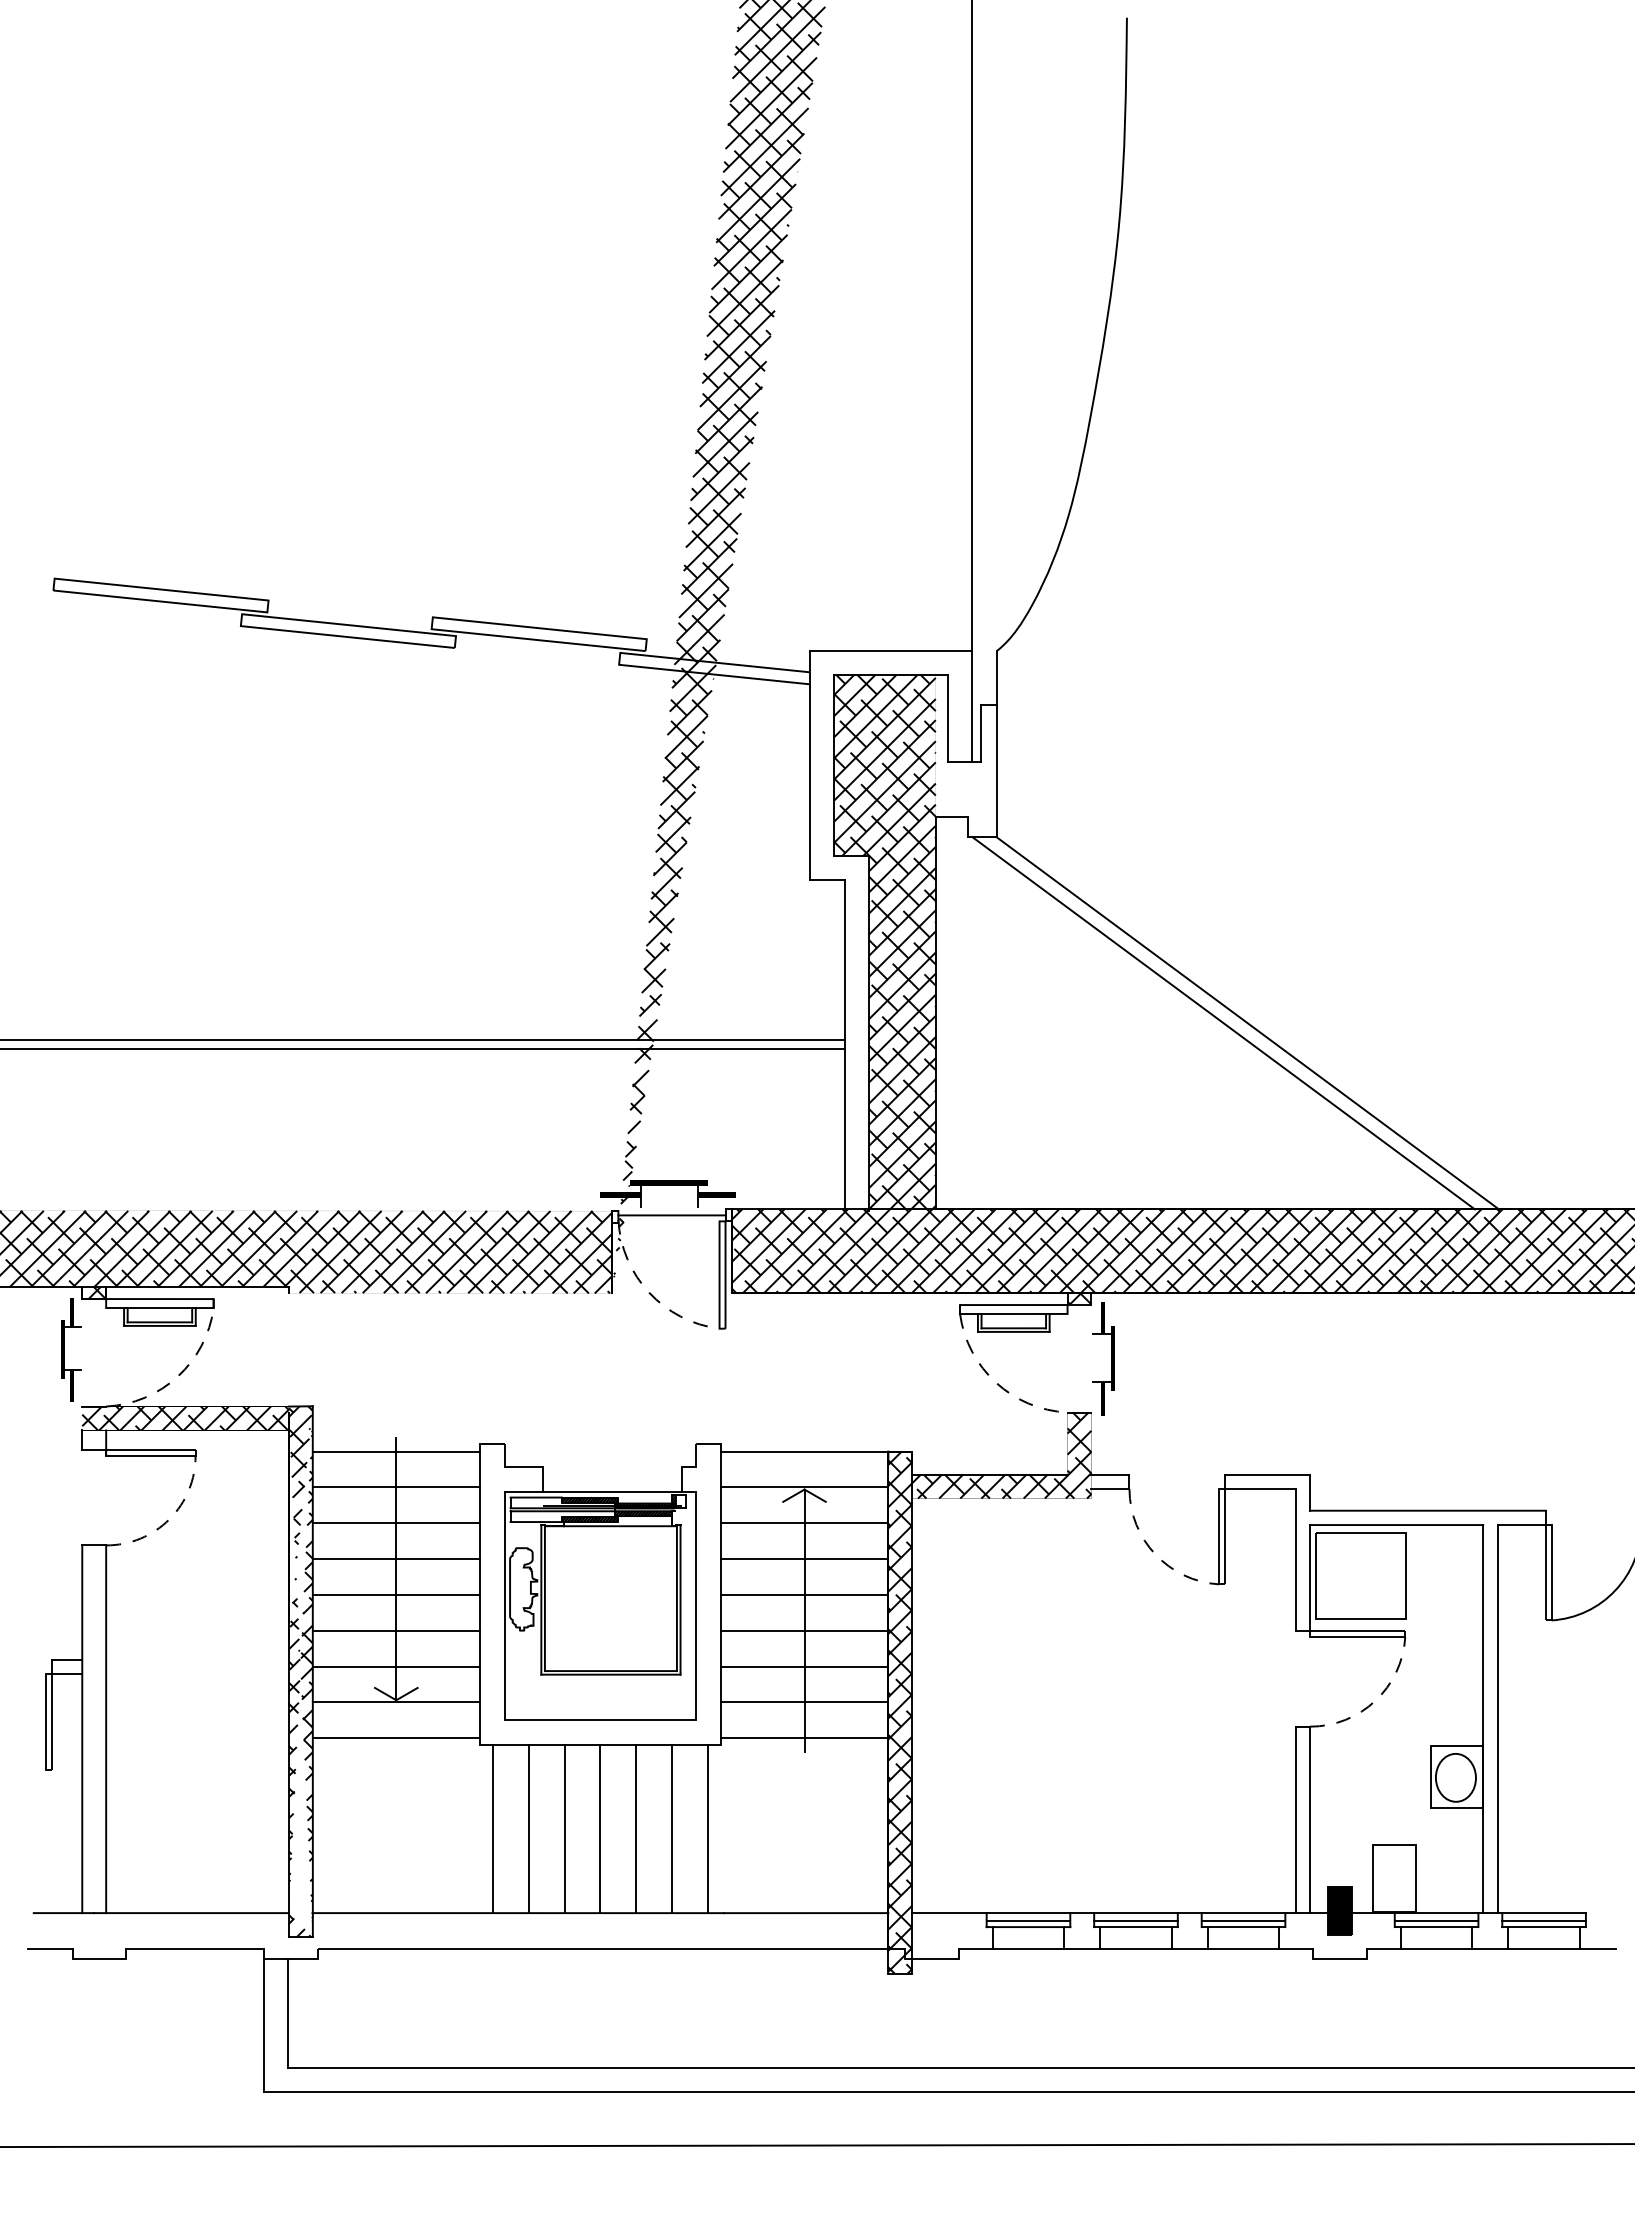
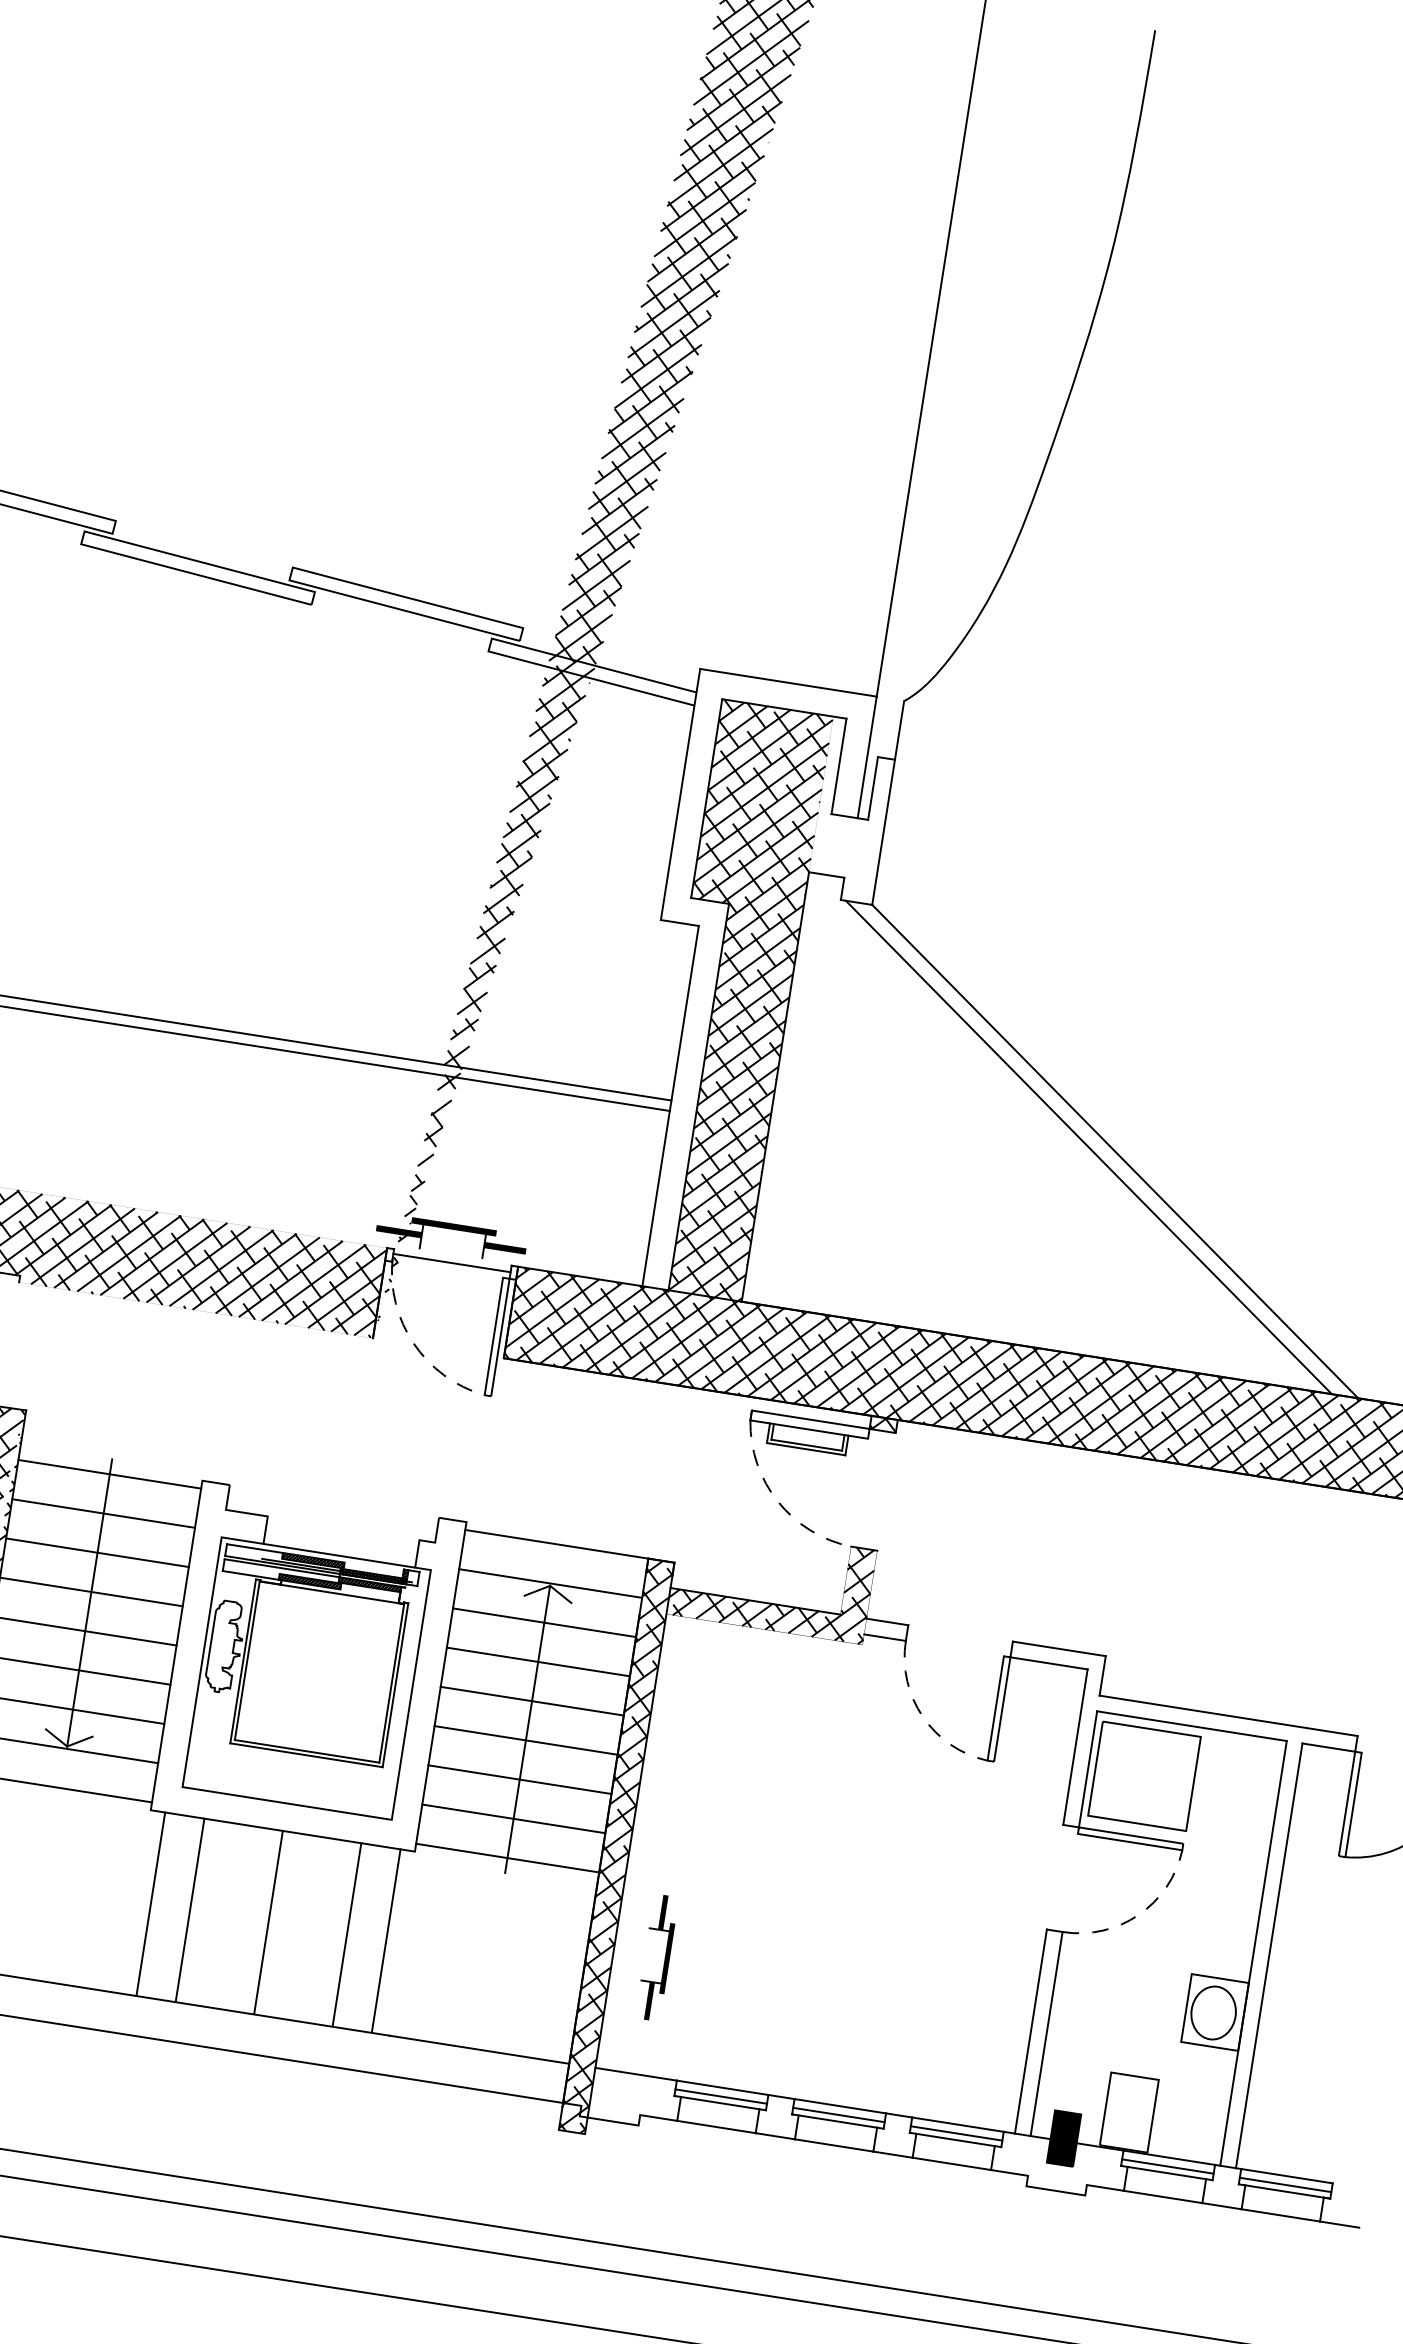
part: (1111, 1358) -> (665, 1958), moved
line: (564, 1828) -> (229, 1915), removed
line: (636, 1828) -> (308, 1928), removed

